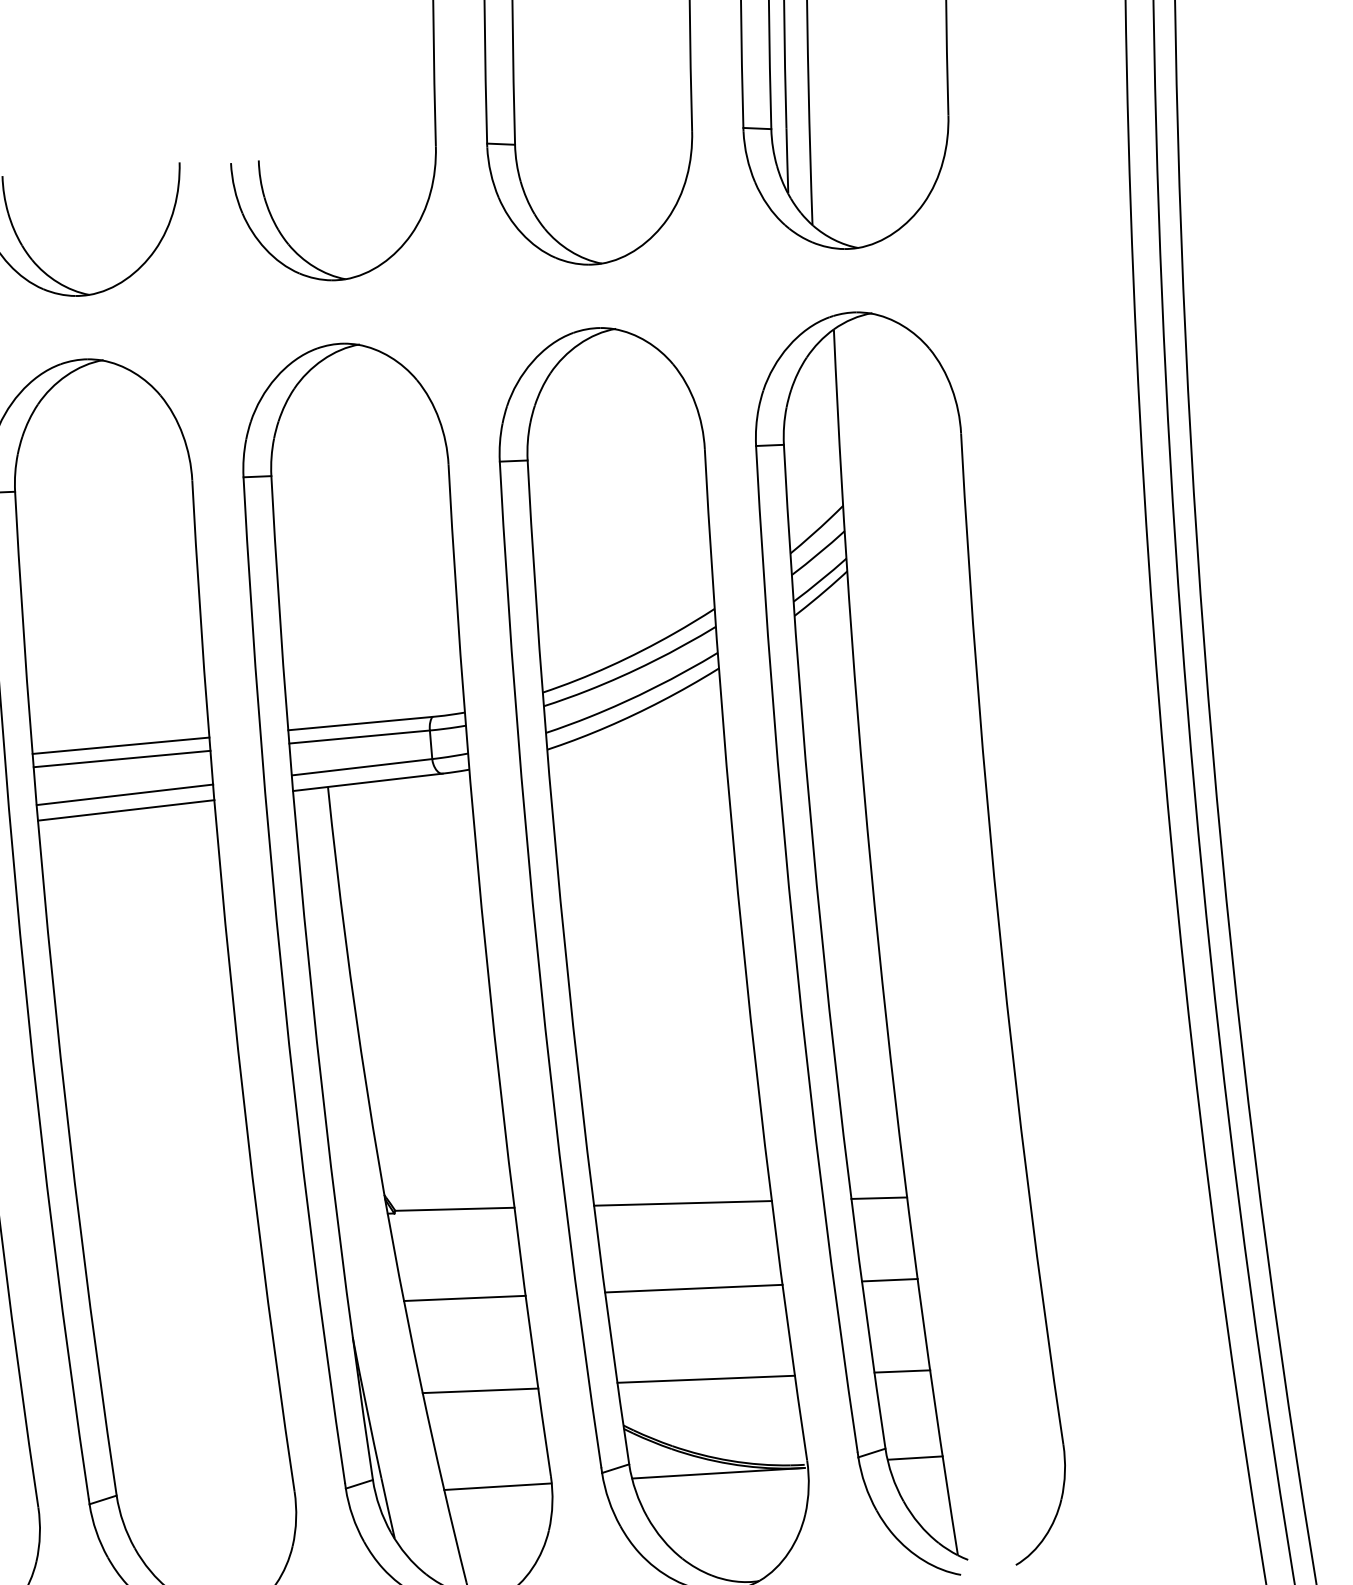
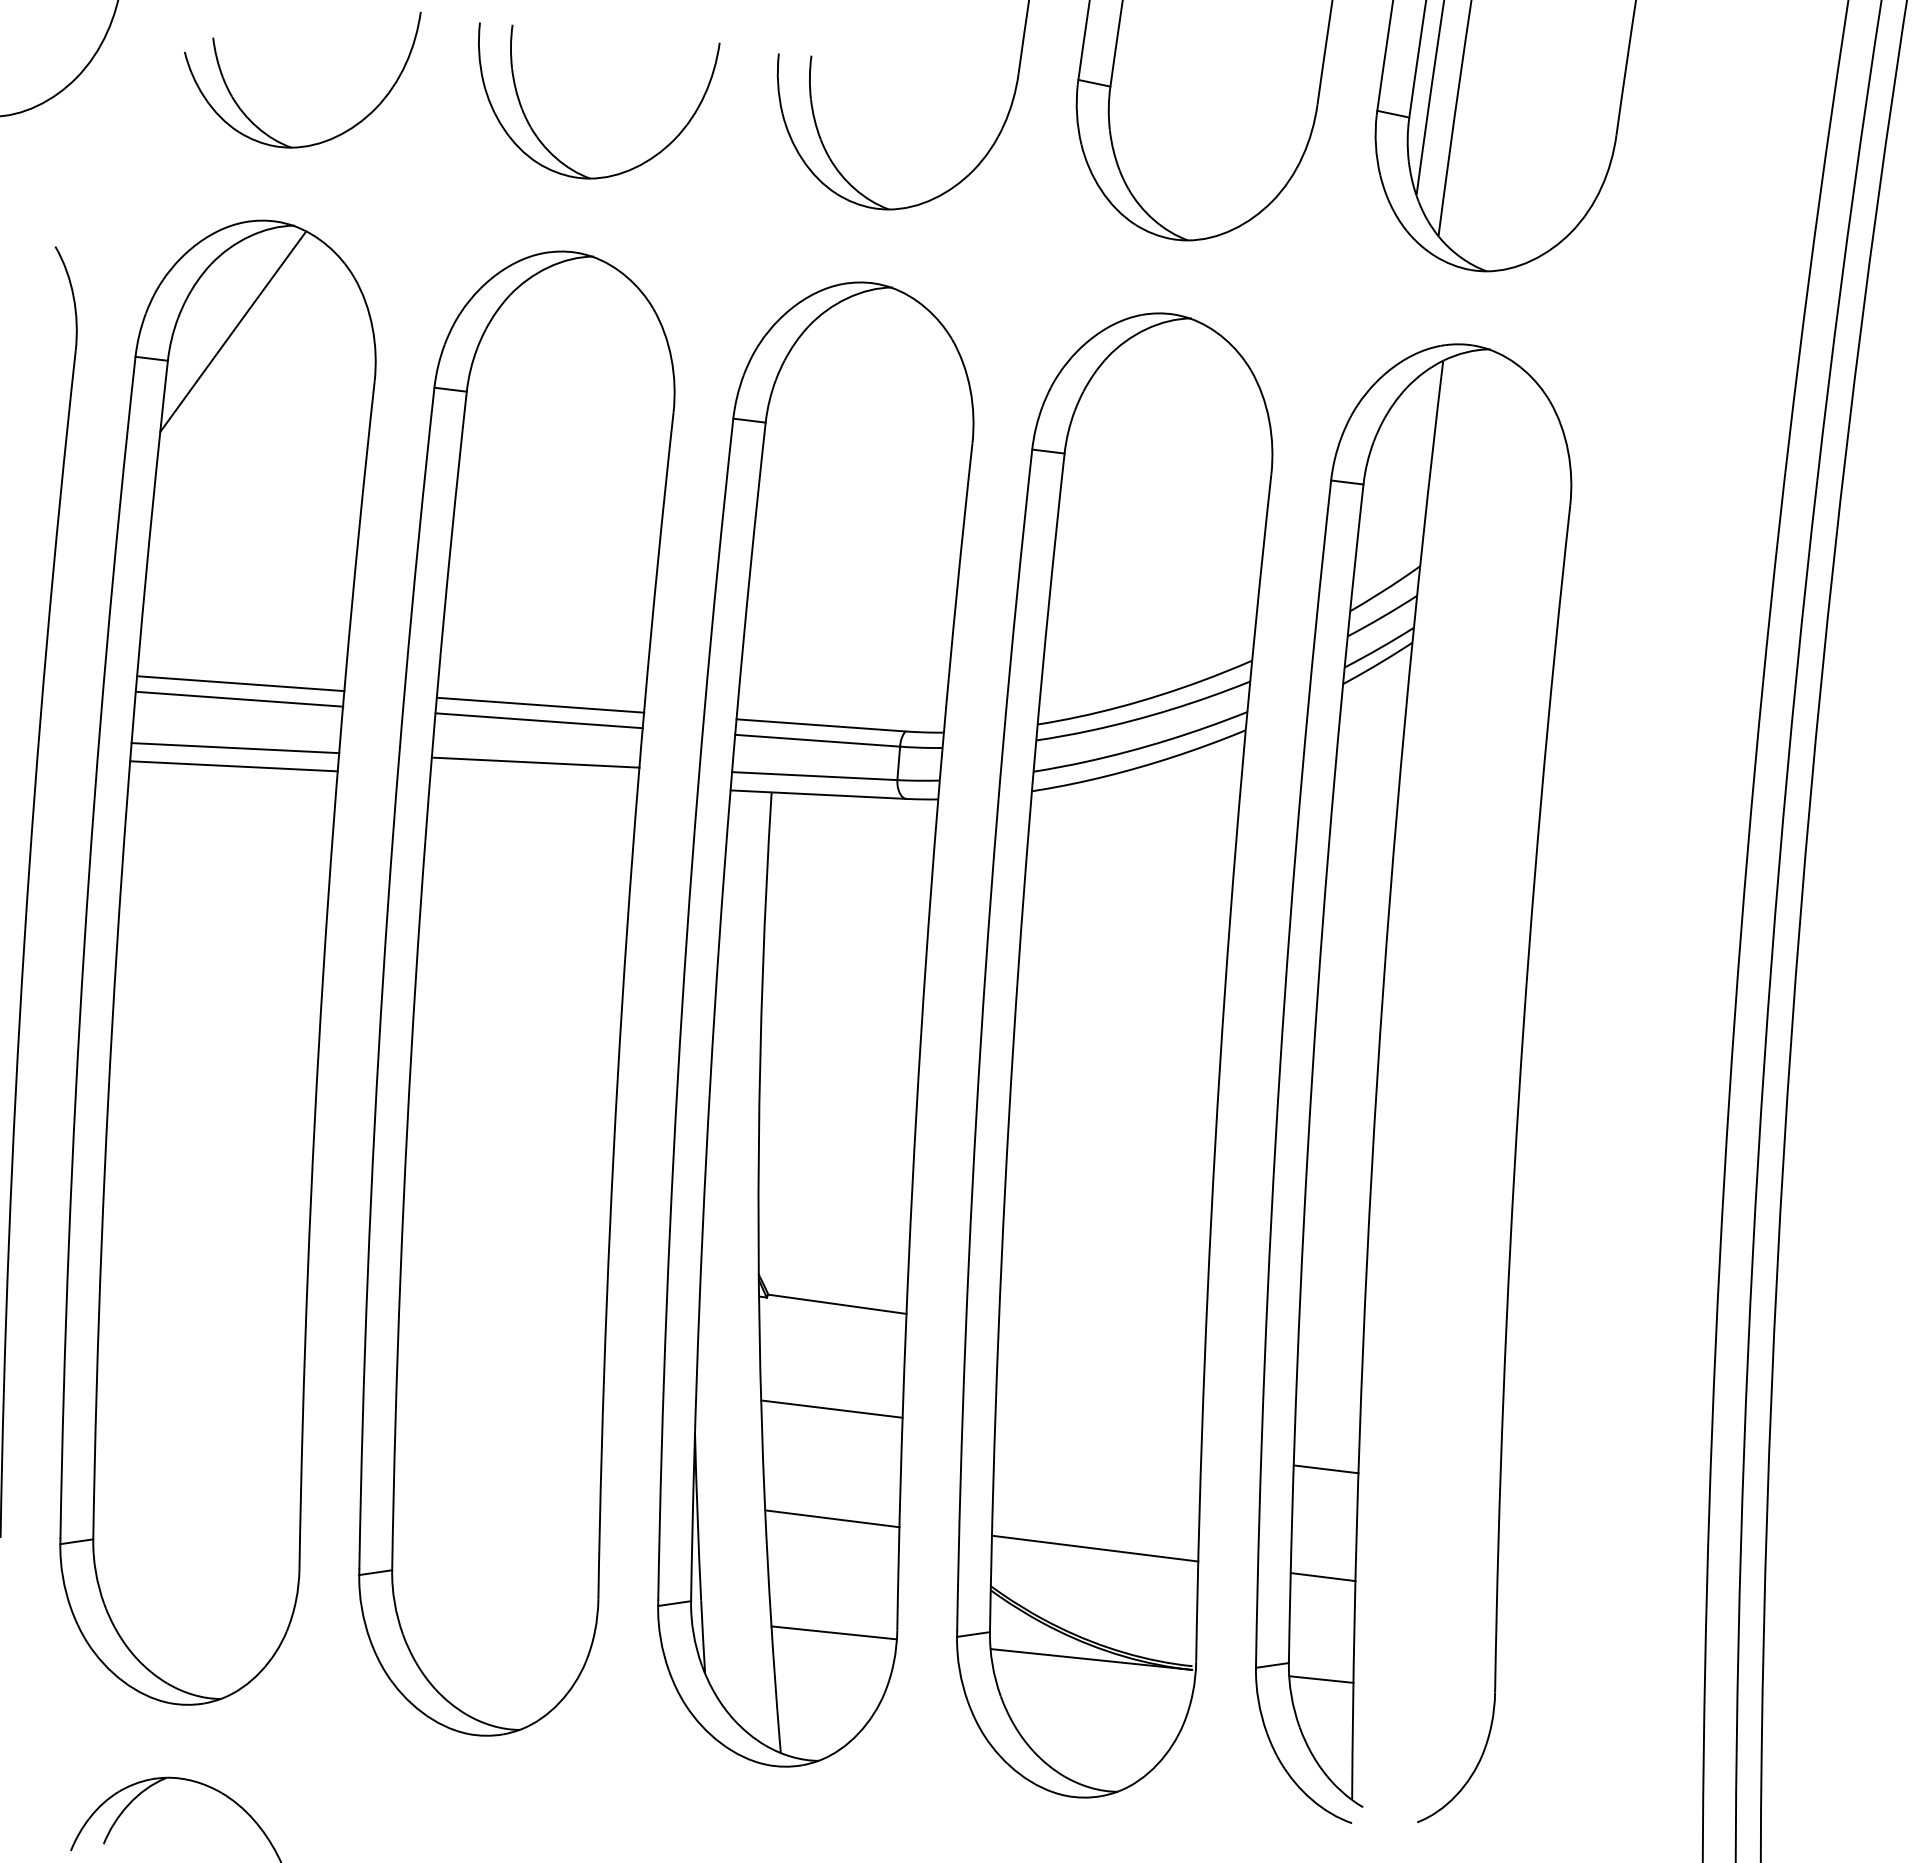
line: (126, 810) -> (534, 780), removed
line: (879, 1198) -> (1329, 1372), removed
line: (682, 1202) -> (1101, 1340), removed
line: (694, 1288) -> (1098, 1441), removed

